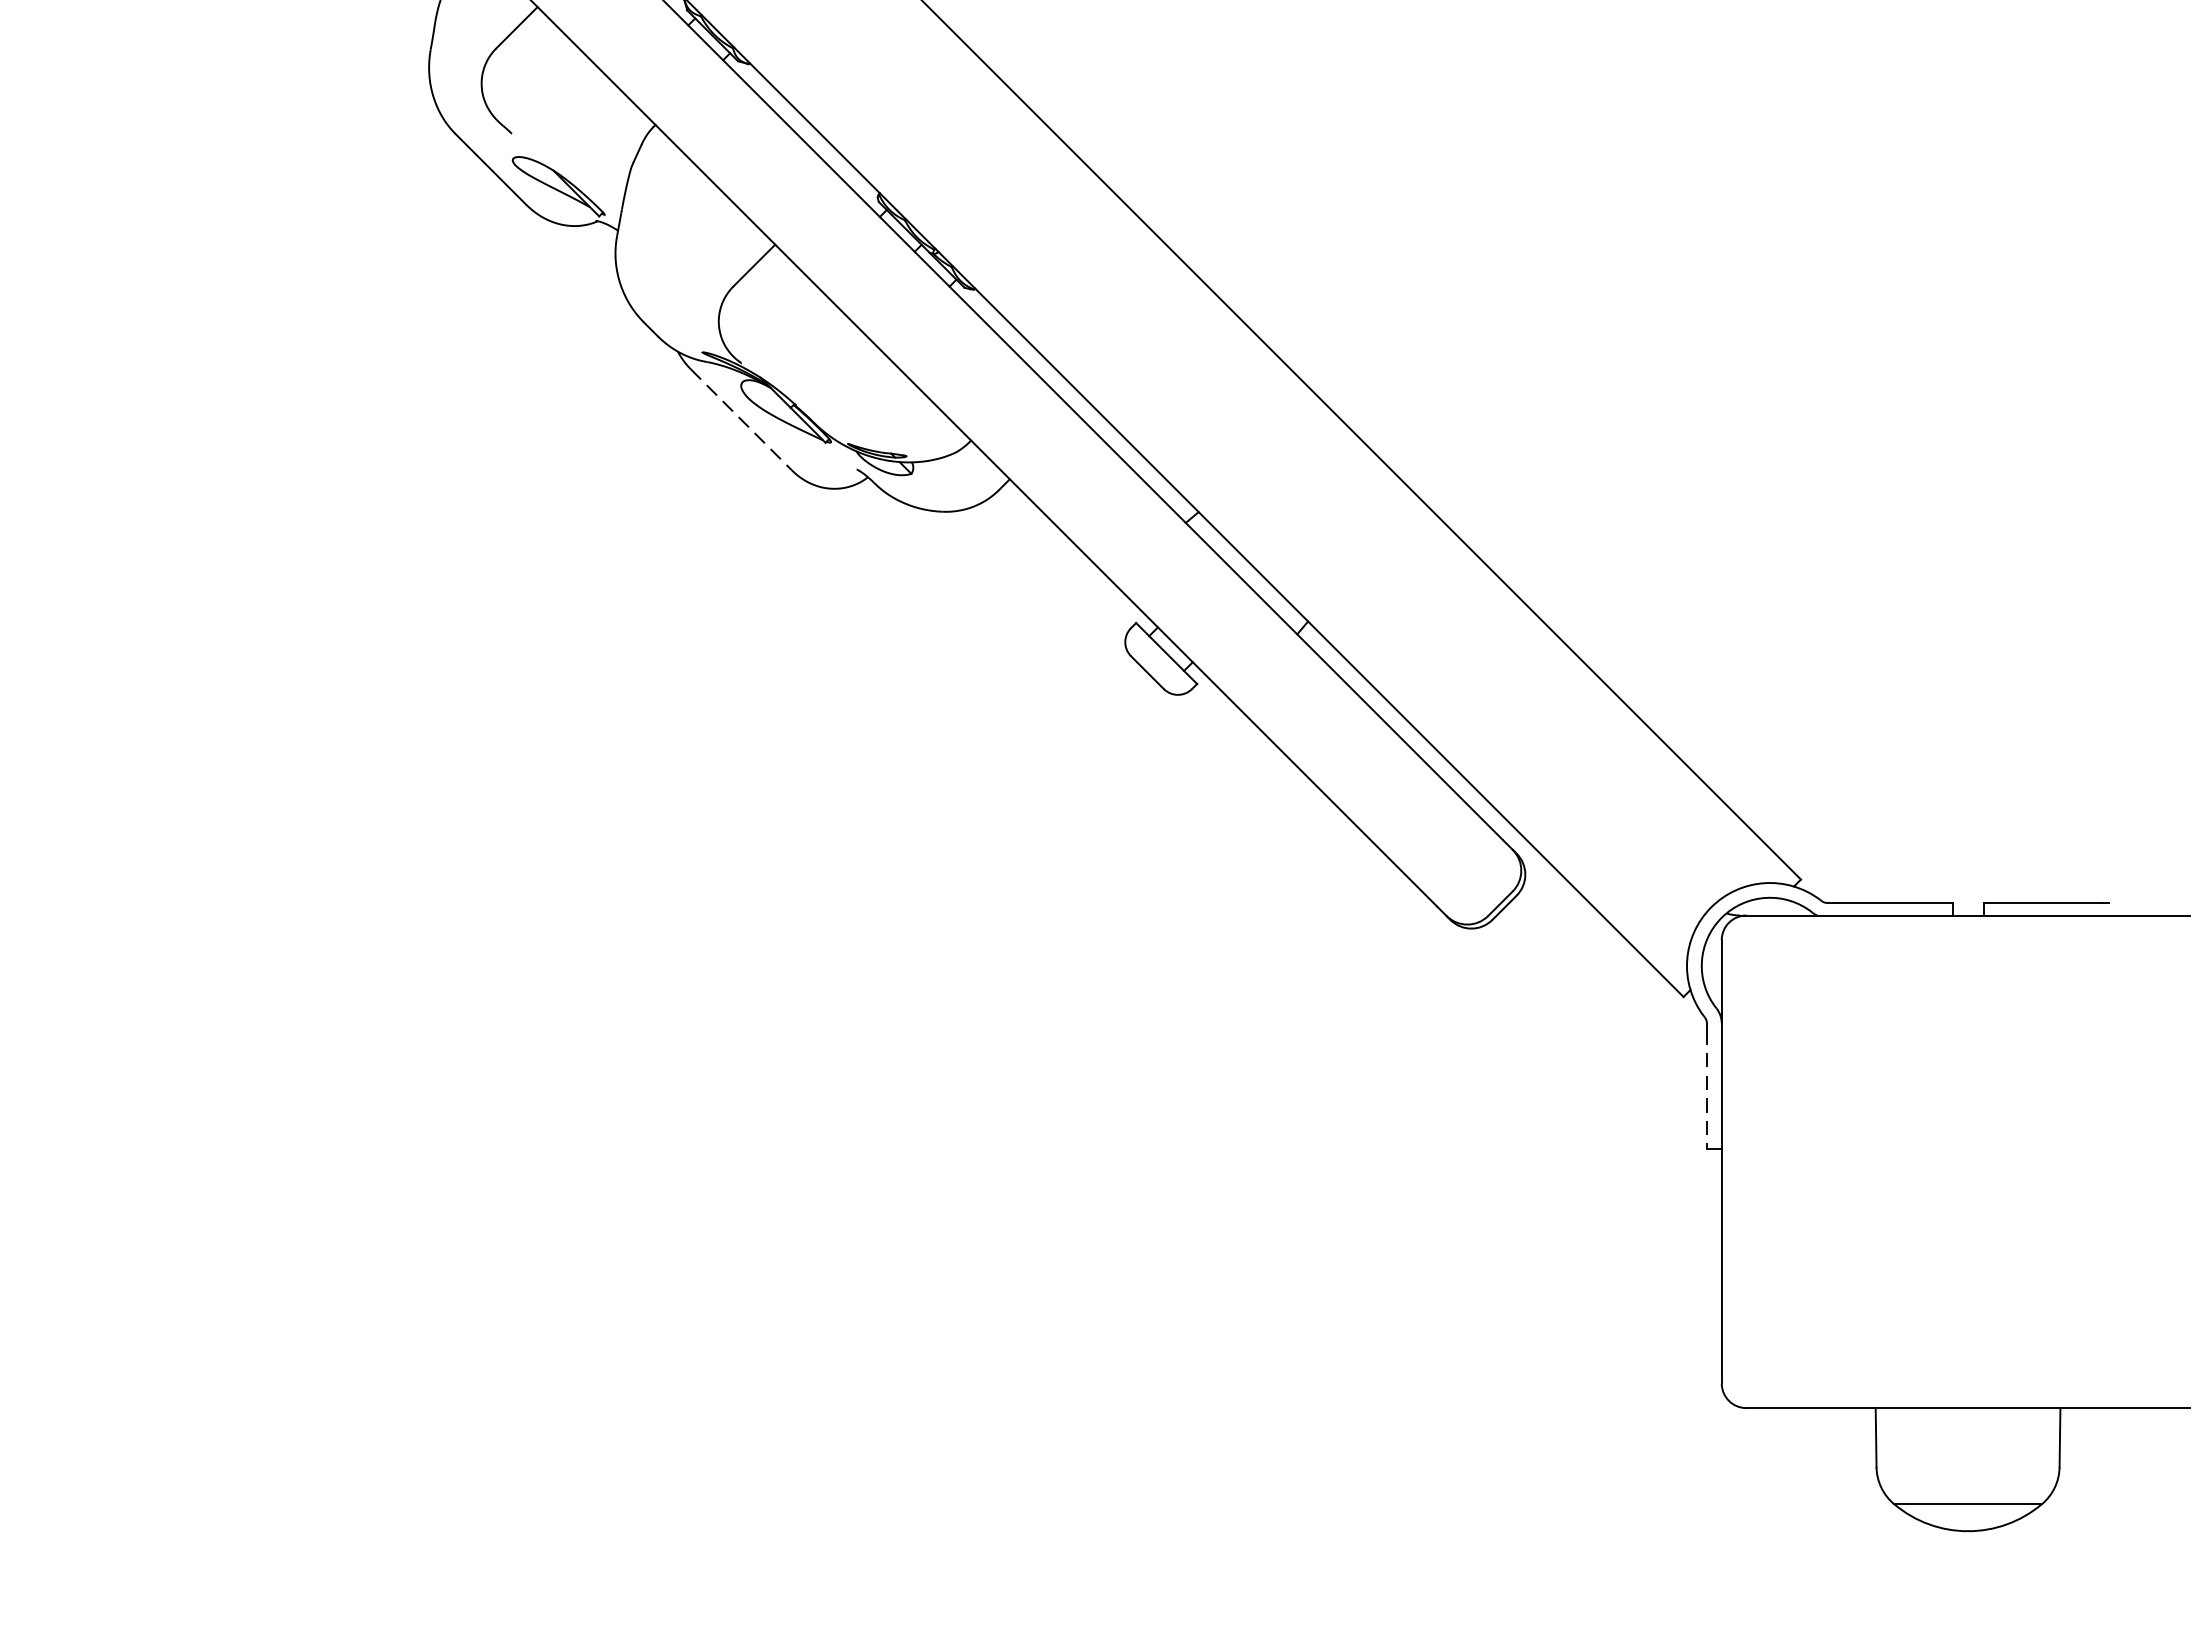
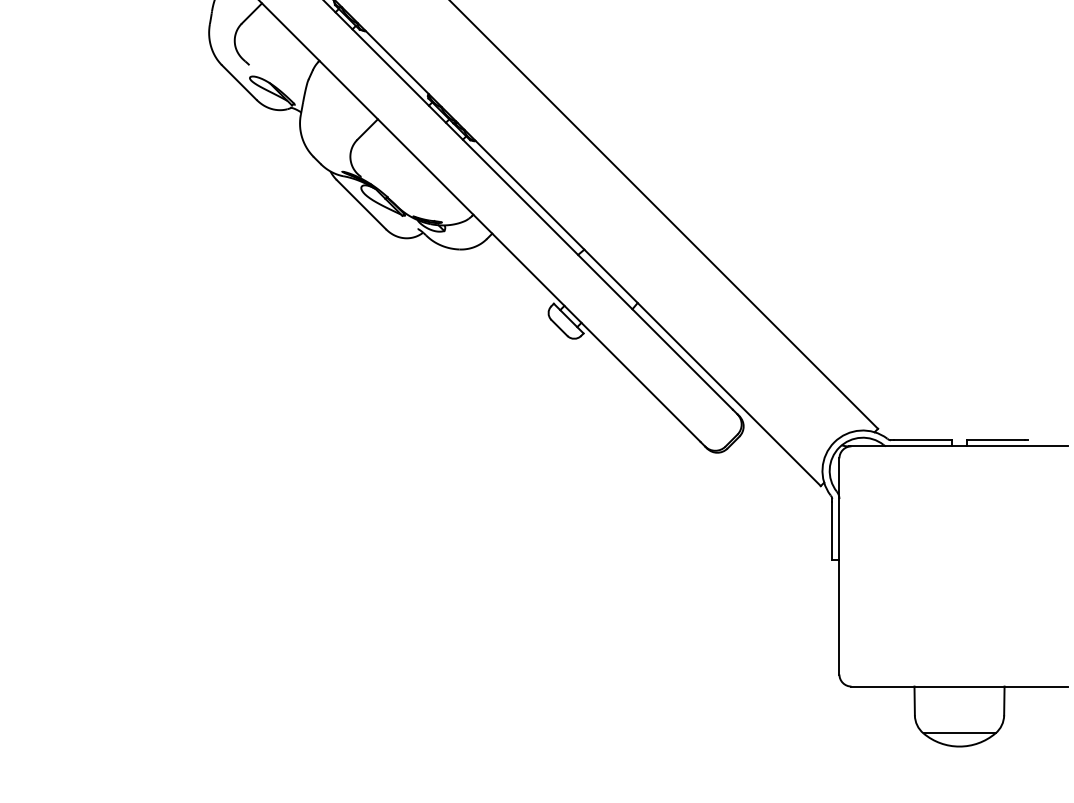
line: (741, 419) -> (361, 204), dashed -> solid
line: (1707, 1090) -> (832, 531), dashed -> solid

